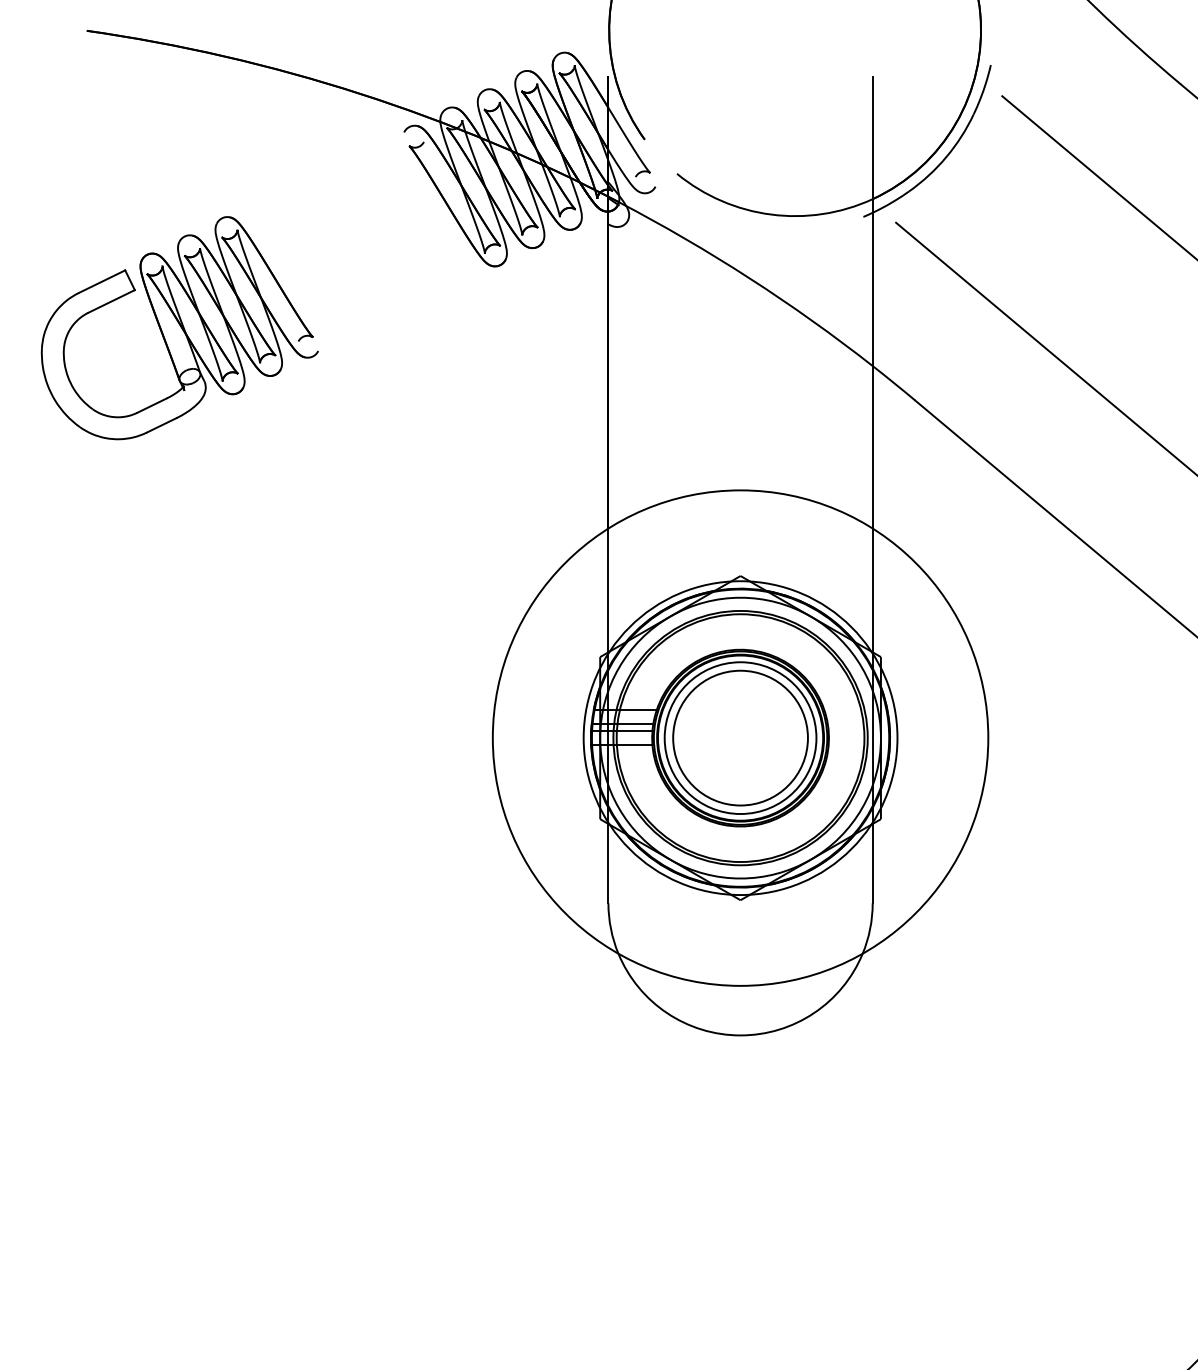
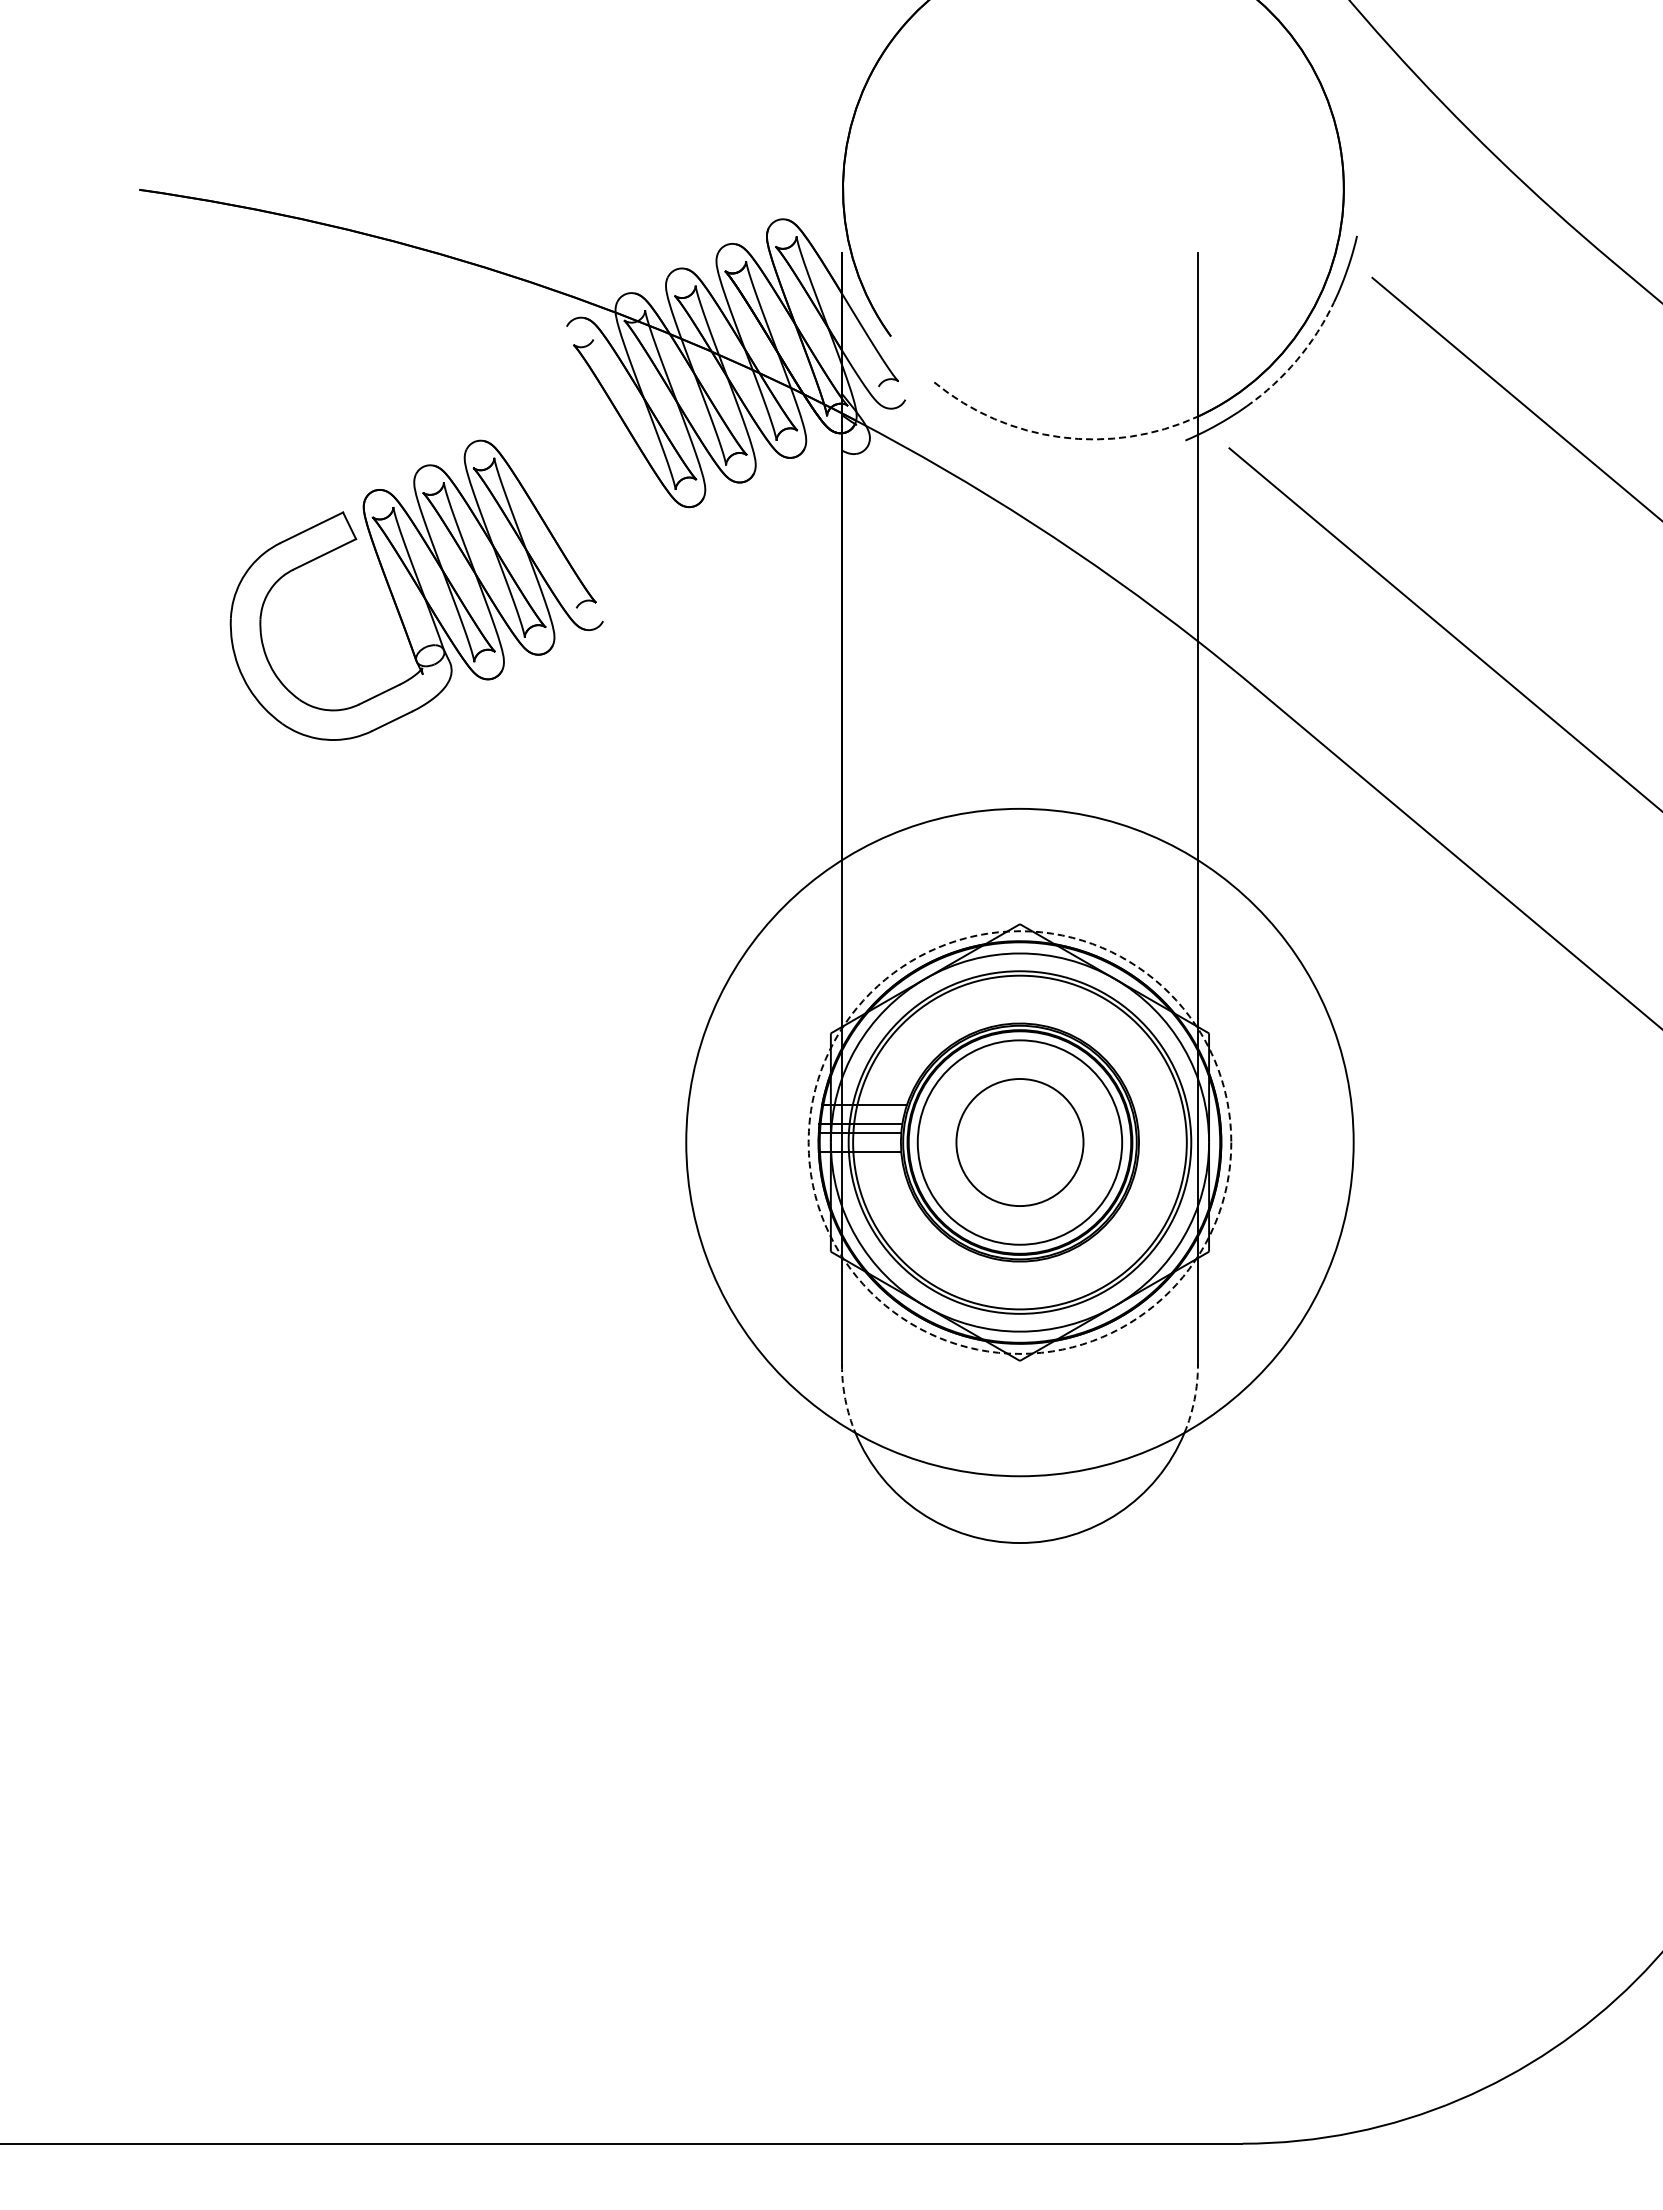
arc: (946, 156) -> (1297, 359), solid -> dashed
arc: (771, 214) -> (1061, 437), solid -> dashed
part: (179, 327) -> (416, 589), moved
circle: (740, 738) -> (1019, 1142), size x0.7
circle: (740, 738) -> (1019, 1142), solid -> dashed
arc: (611, 928) -> (845, 1399), solid -> dashed
arc: (870, 928) -> (1194, 1399), solid -> dashed

